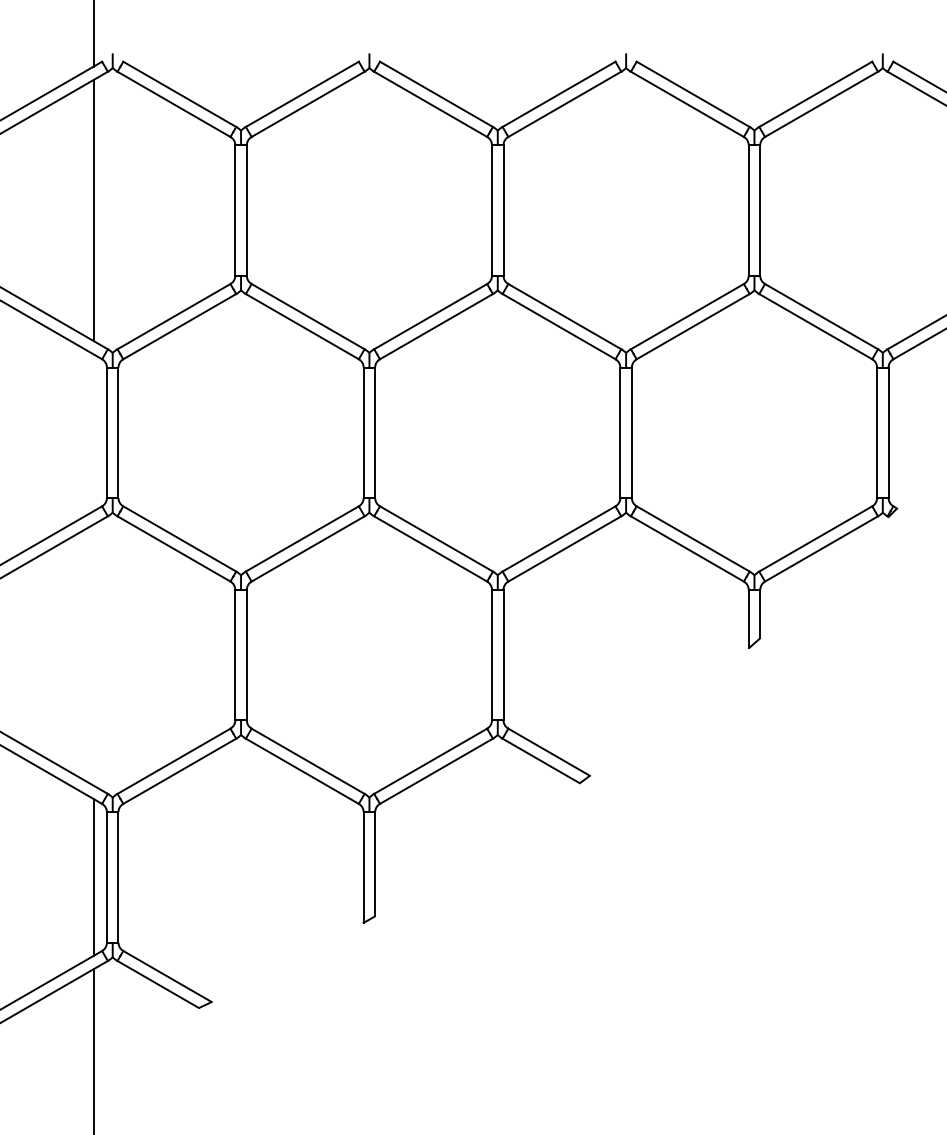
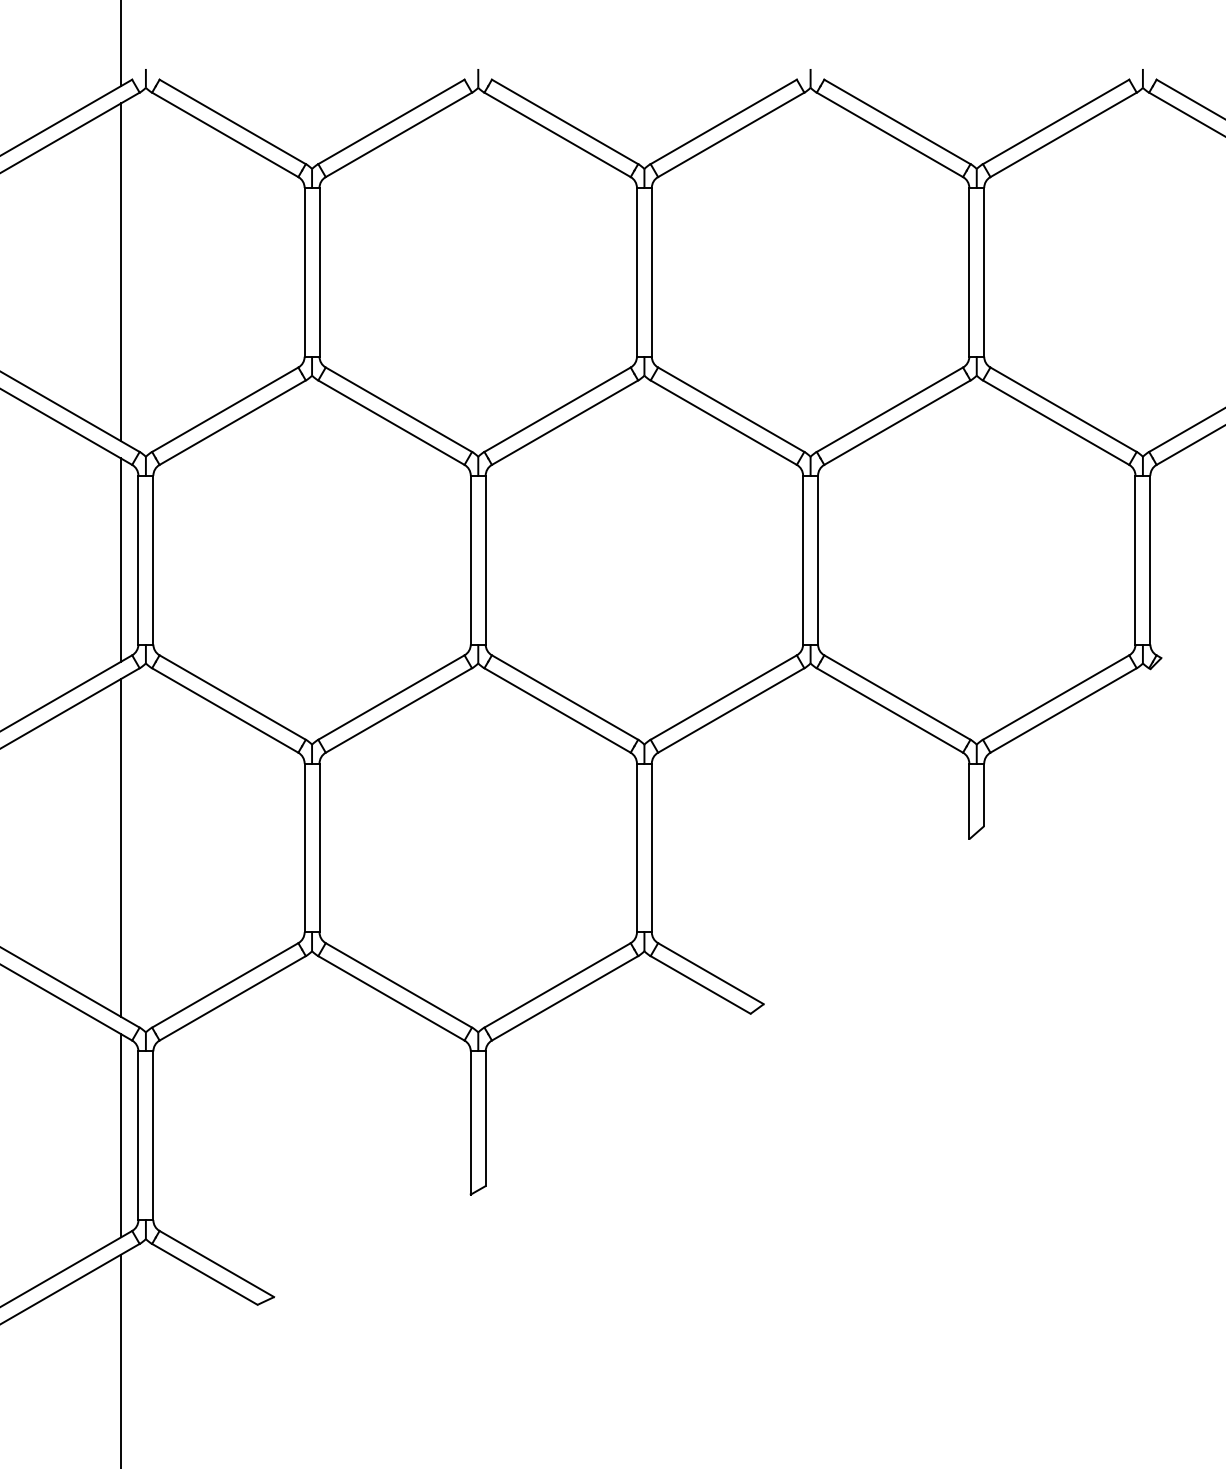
line: (93, 432) -> (121, 559), added
line: (93, 654) -> (121, 847), added

